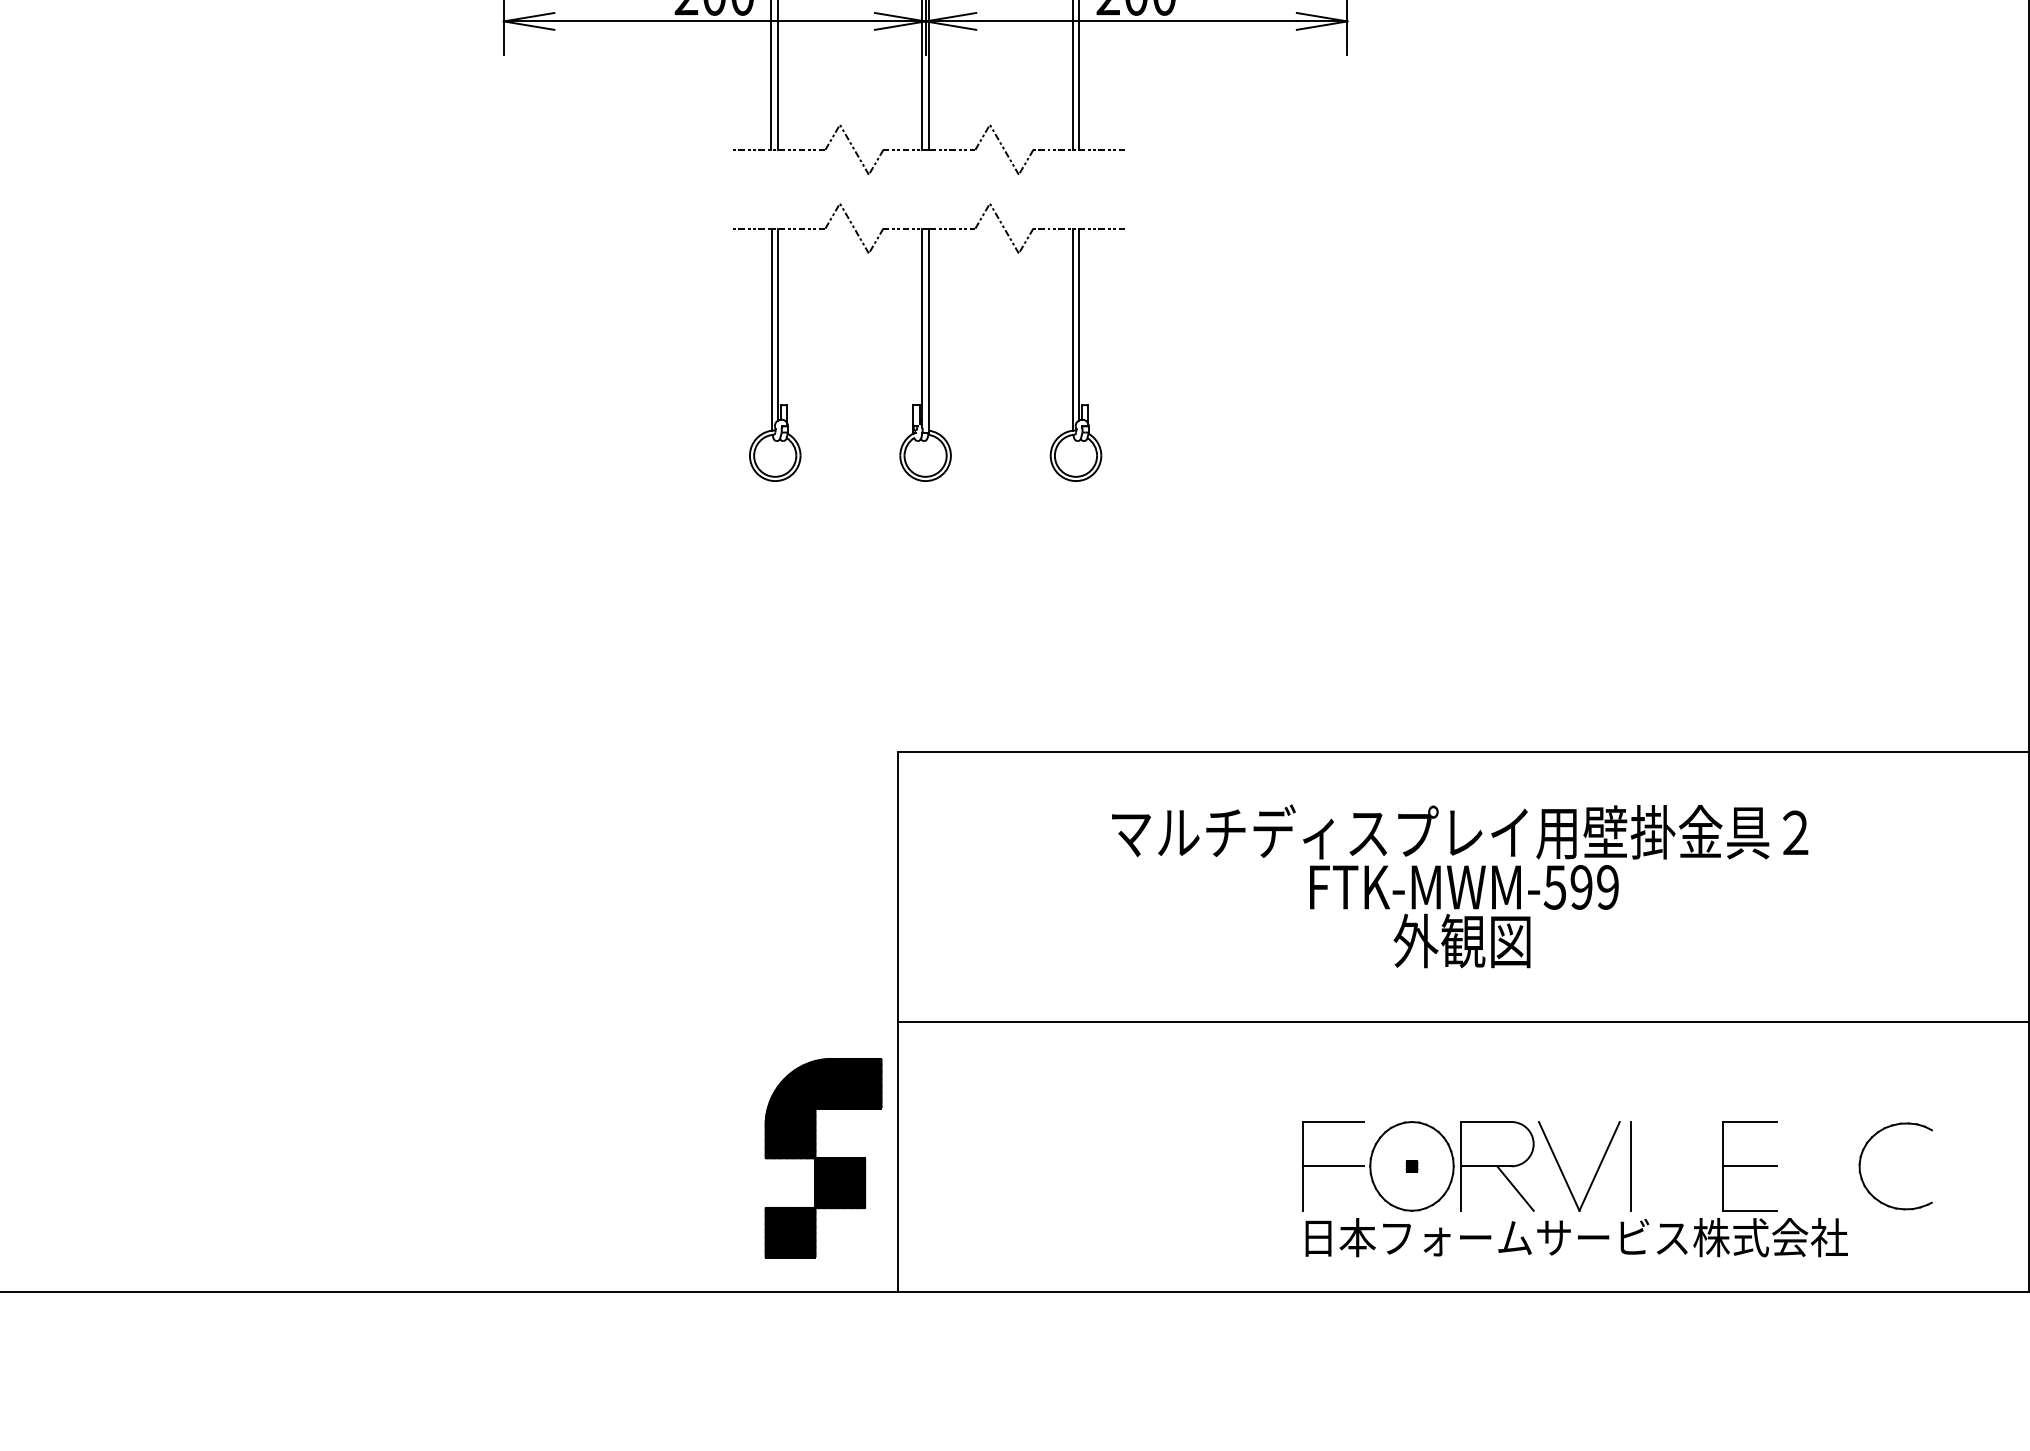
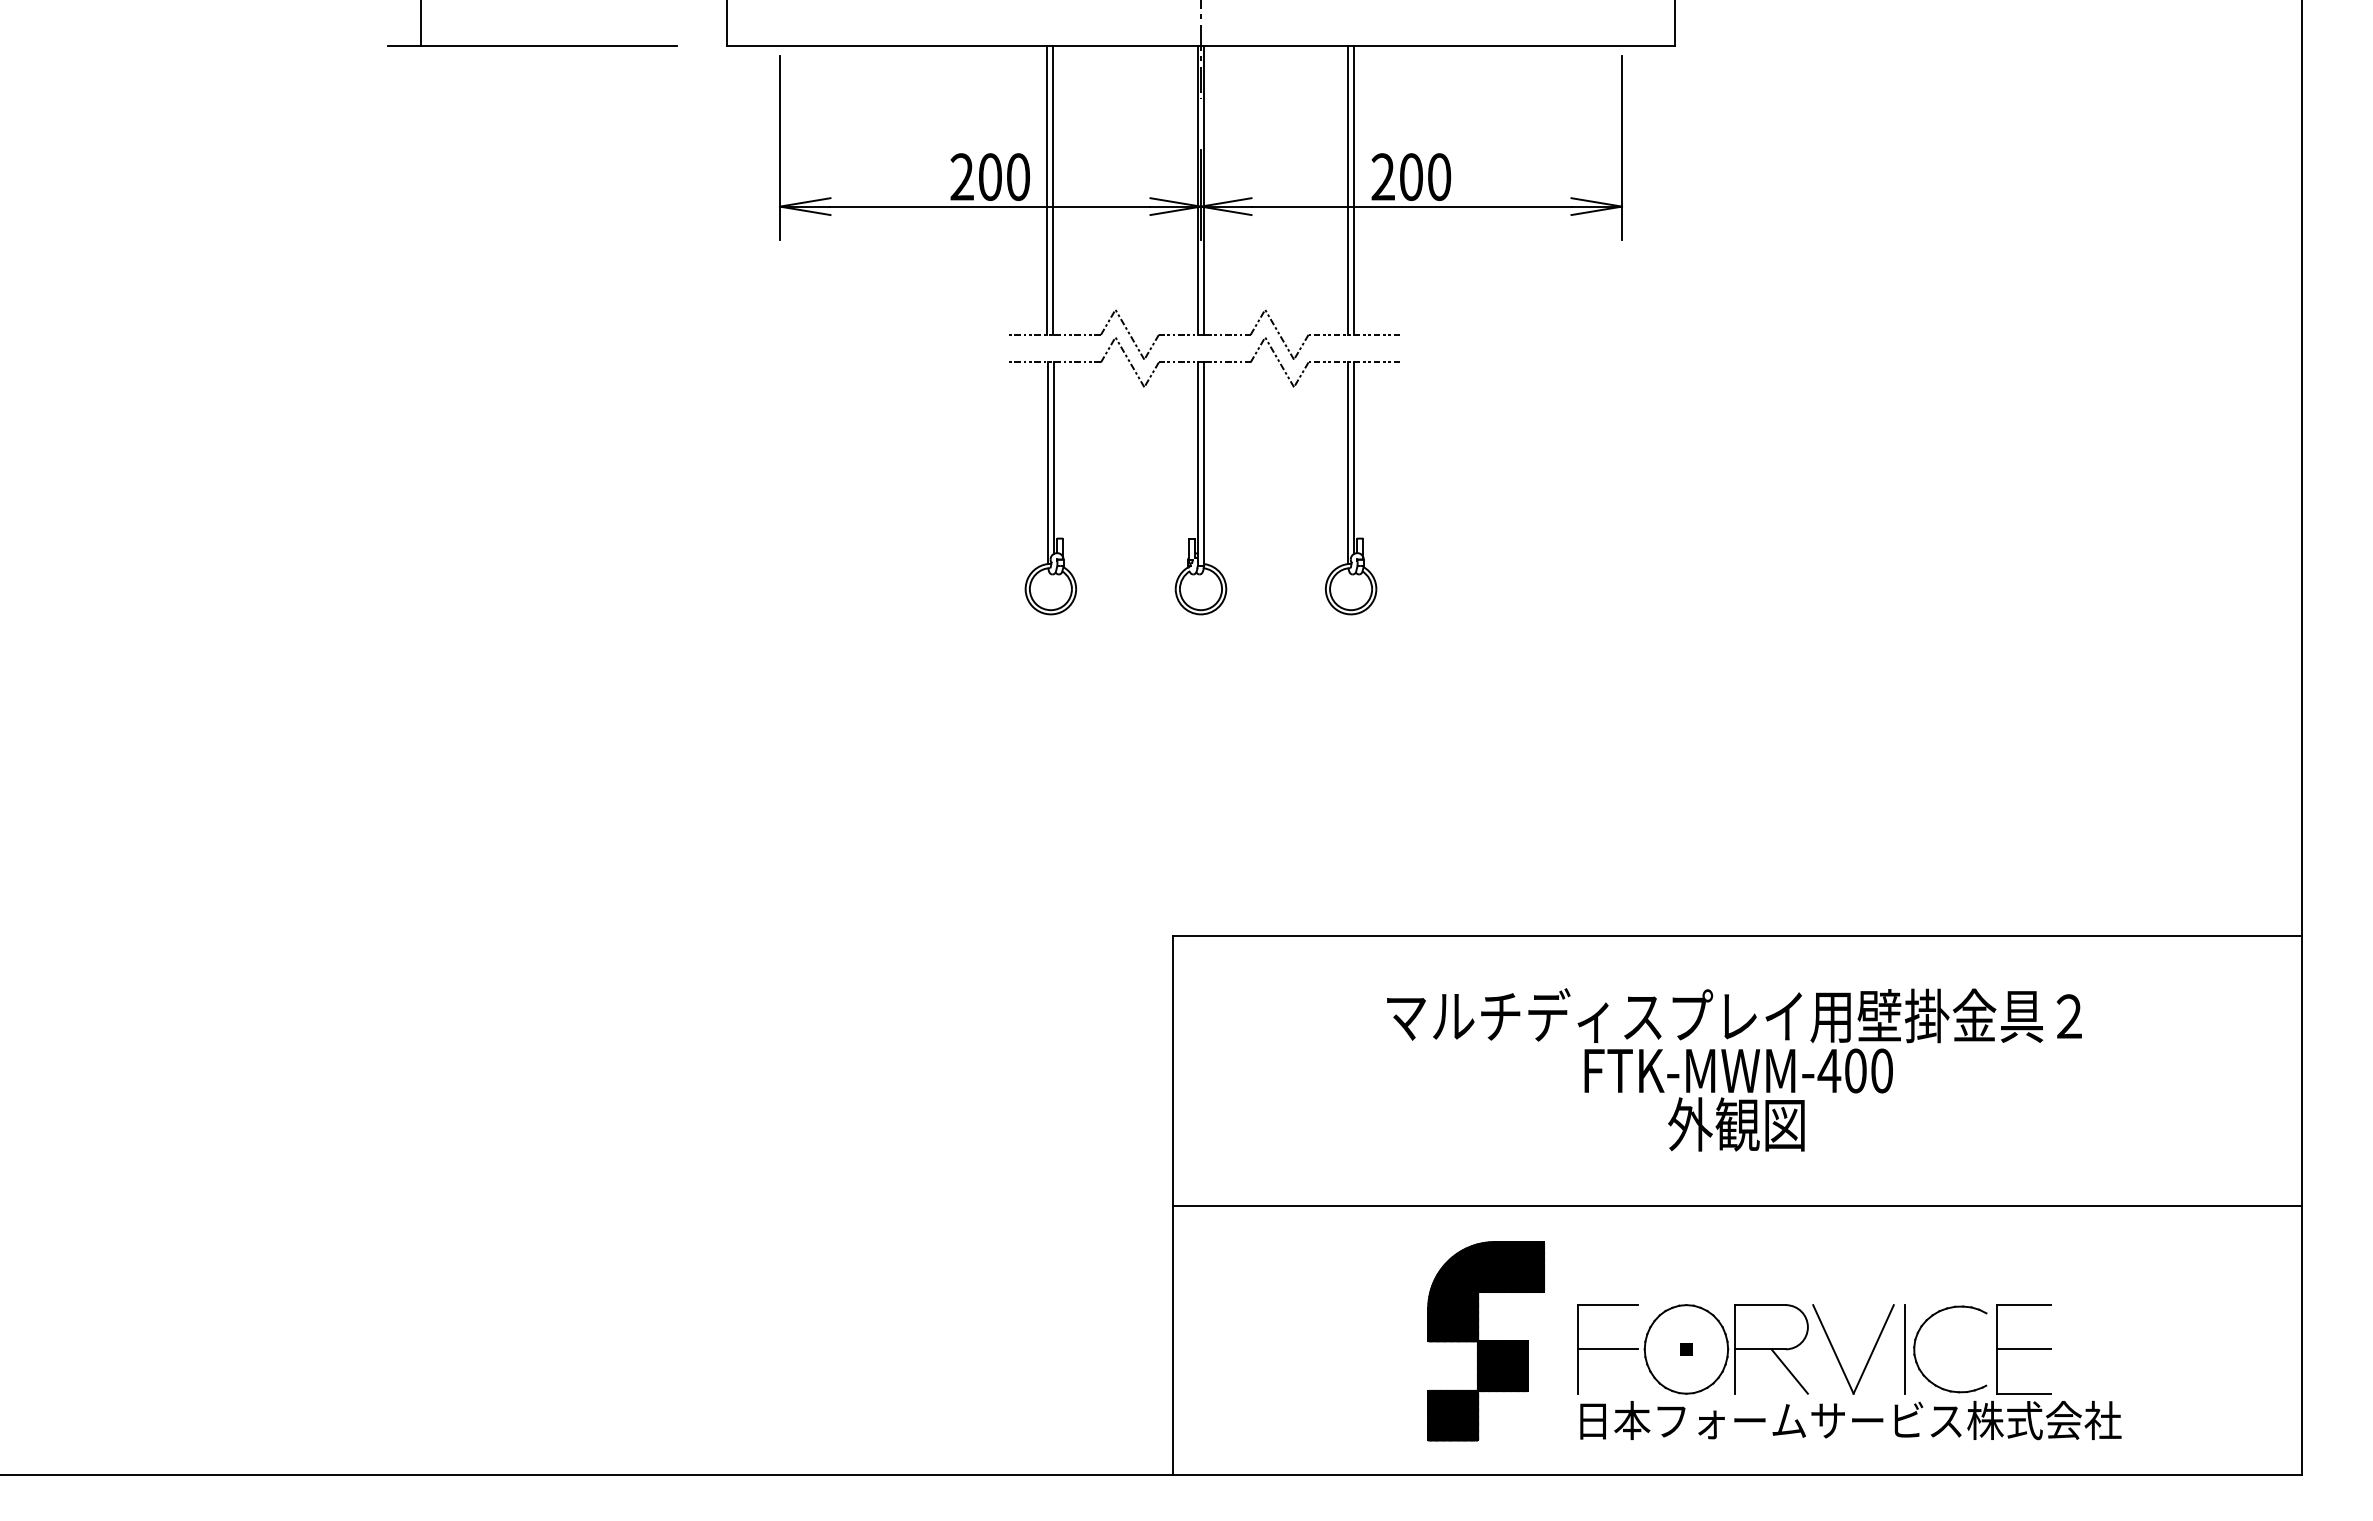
part: (929, 342) -> (1204, 476), moved
text: (1580, 886) -> (1854, 1070), FTK-MWM-599 -> FTK-MWM-400
part: (822, 1158) -> (1485, 1341), moved
part: (1861, 1174) -> (1916, 1357), moved

